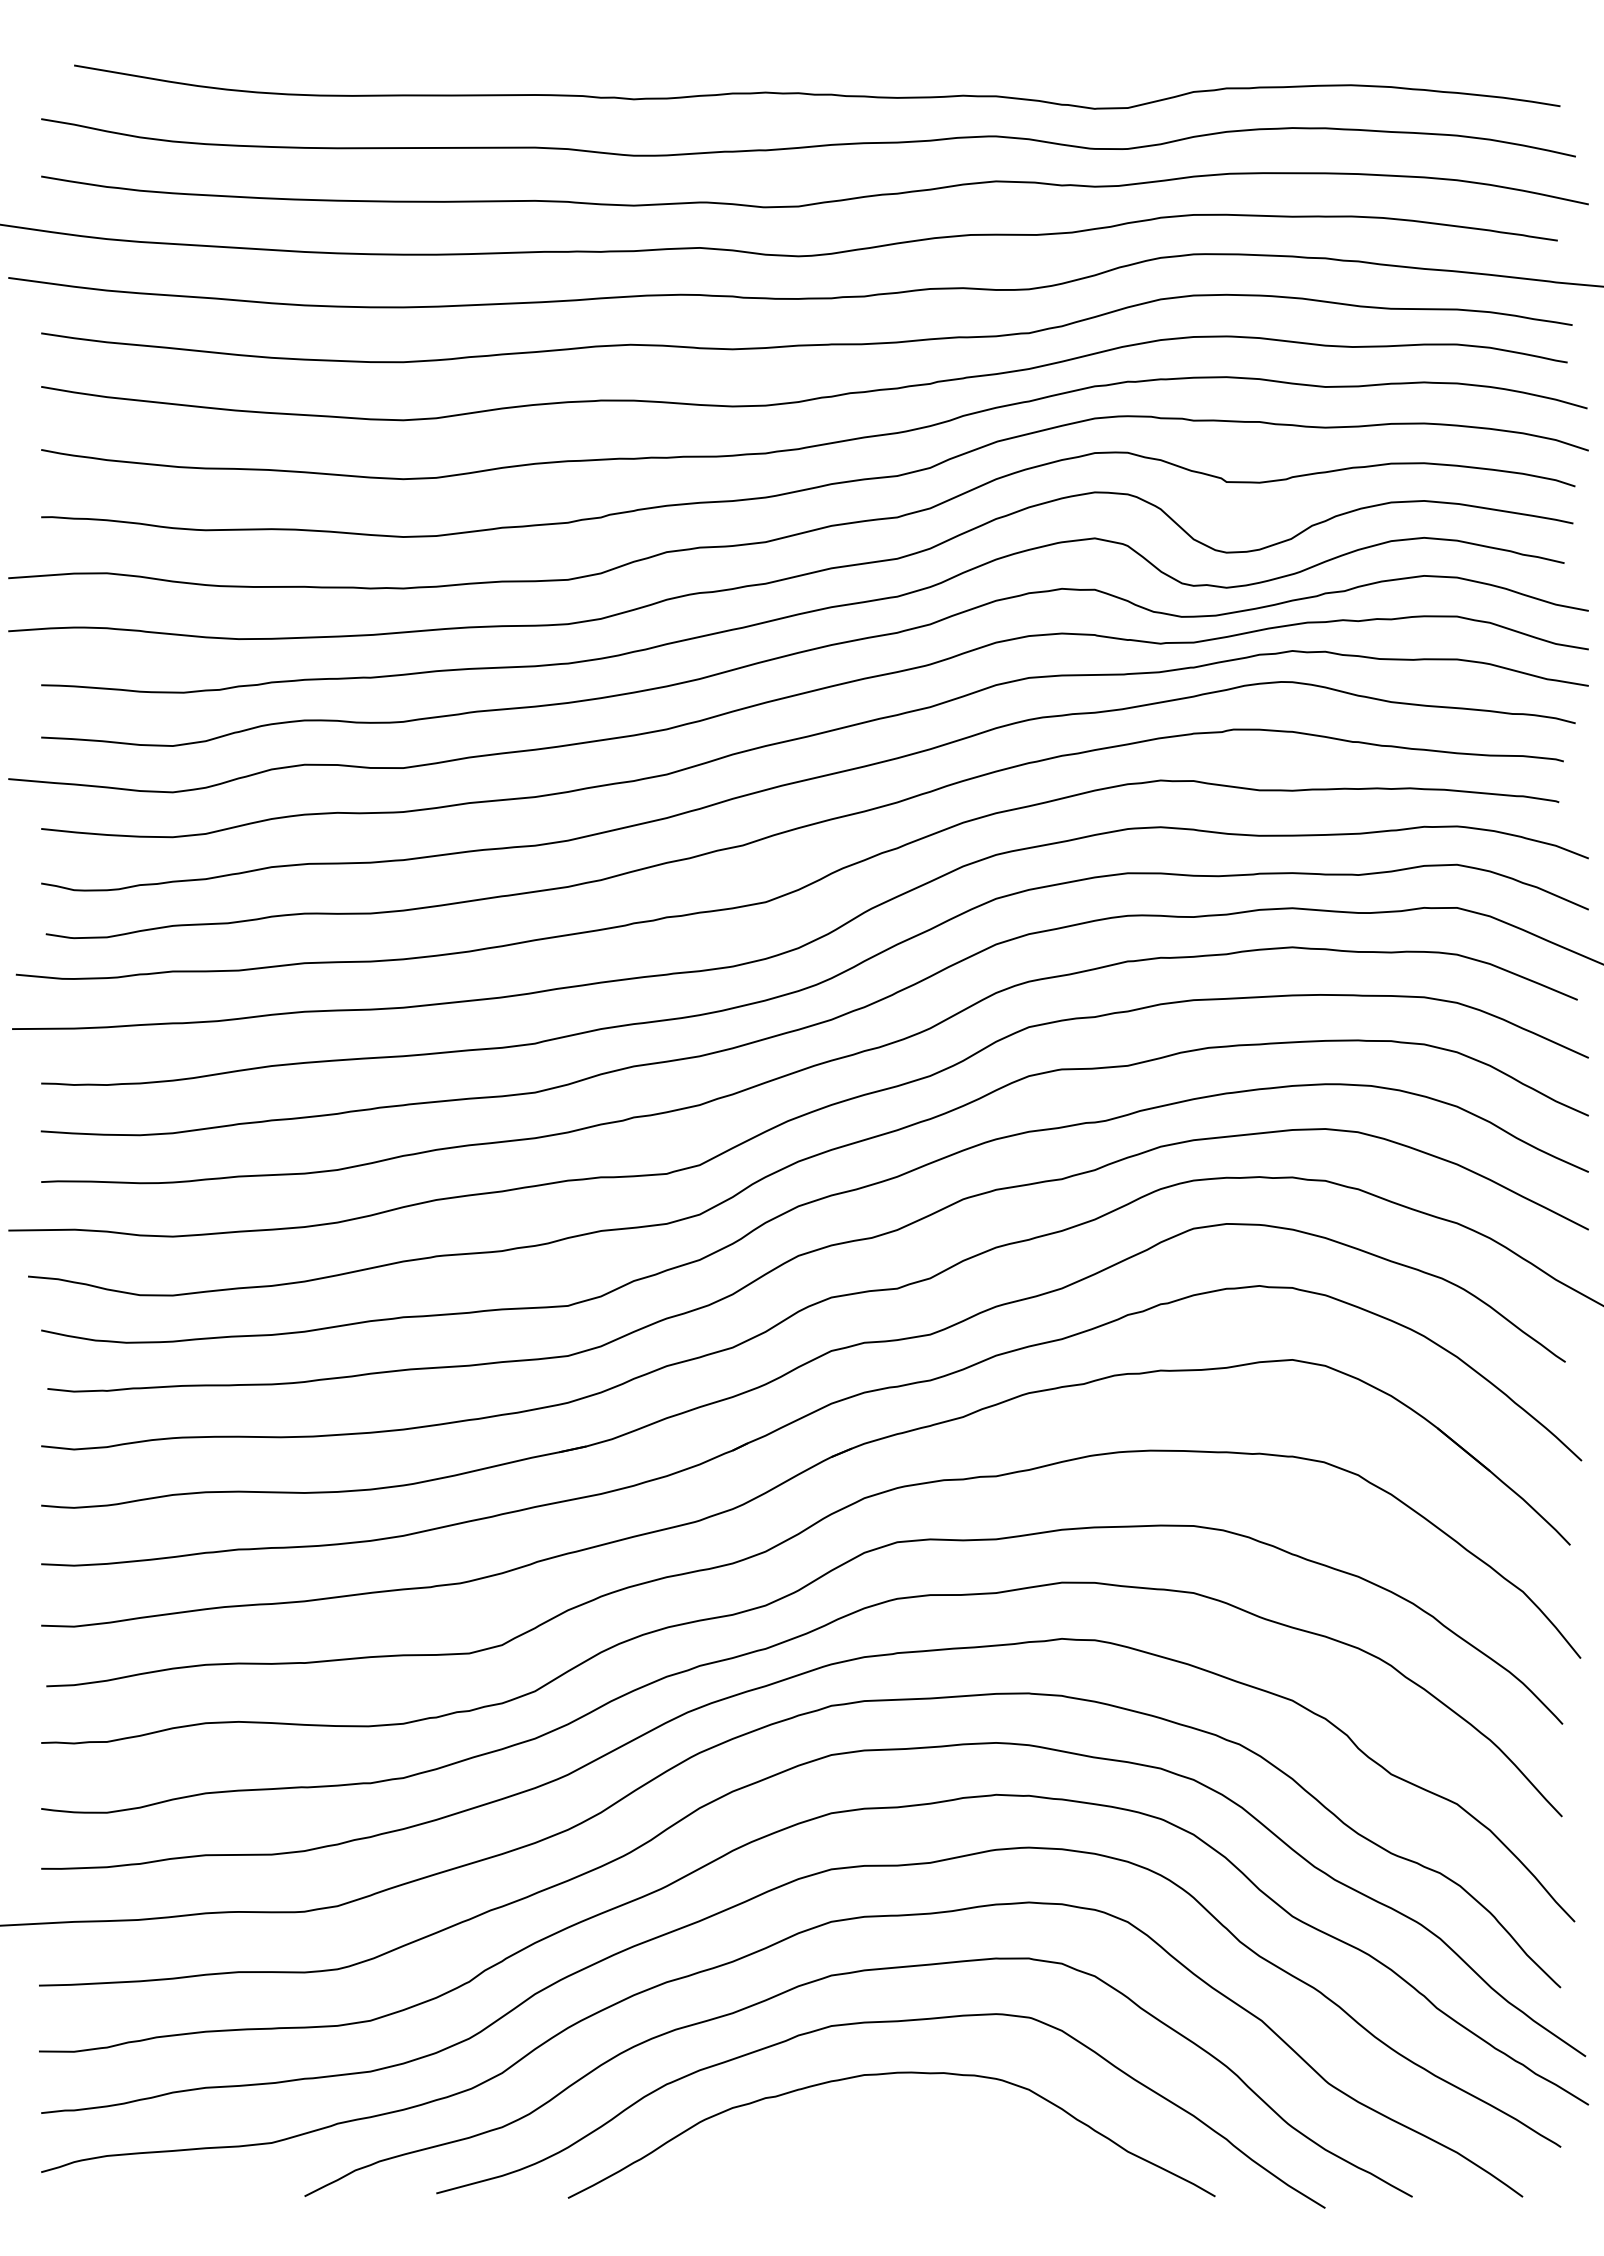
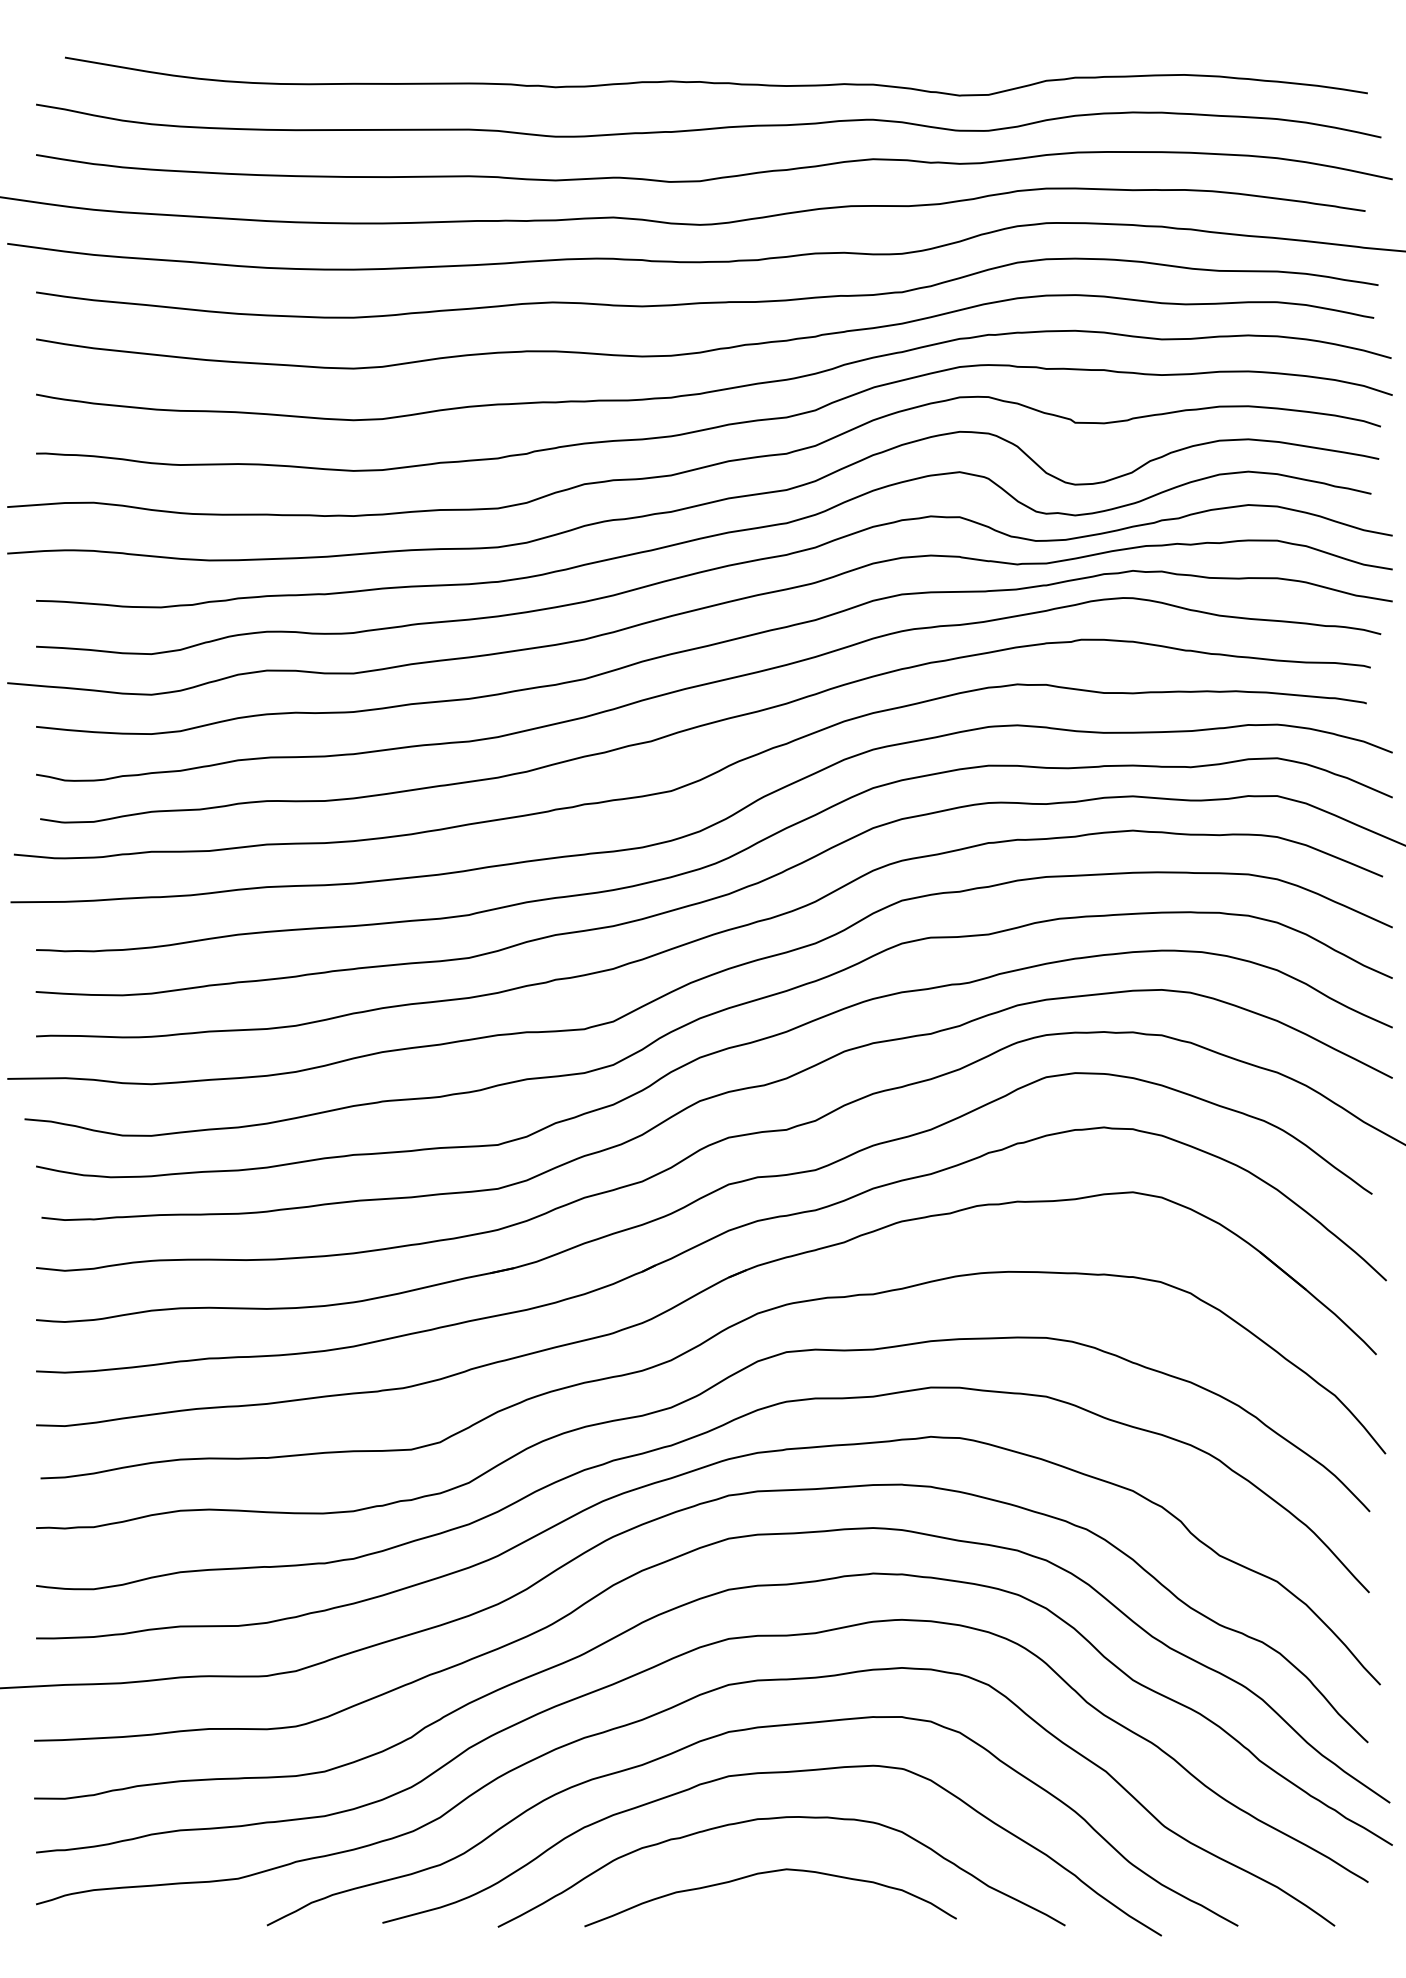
curve: (877, 2136) -> (769, 1873), added

